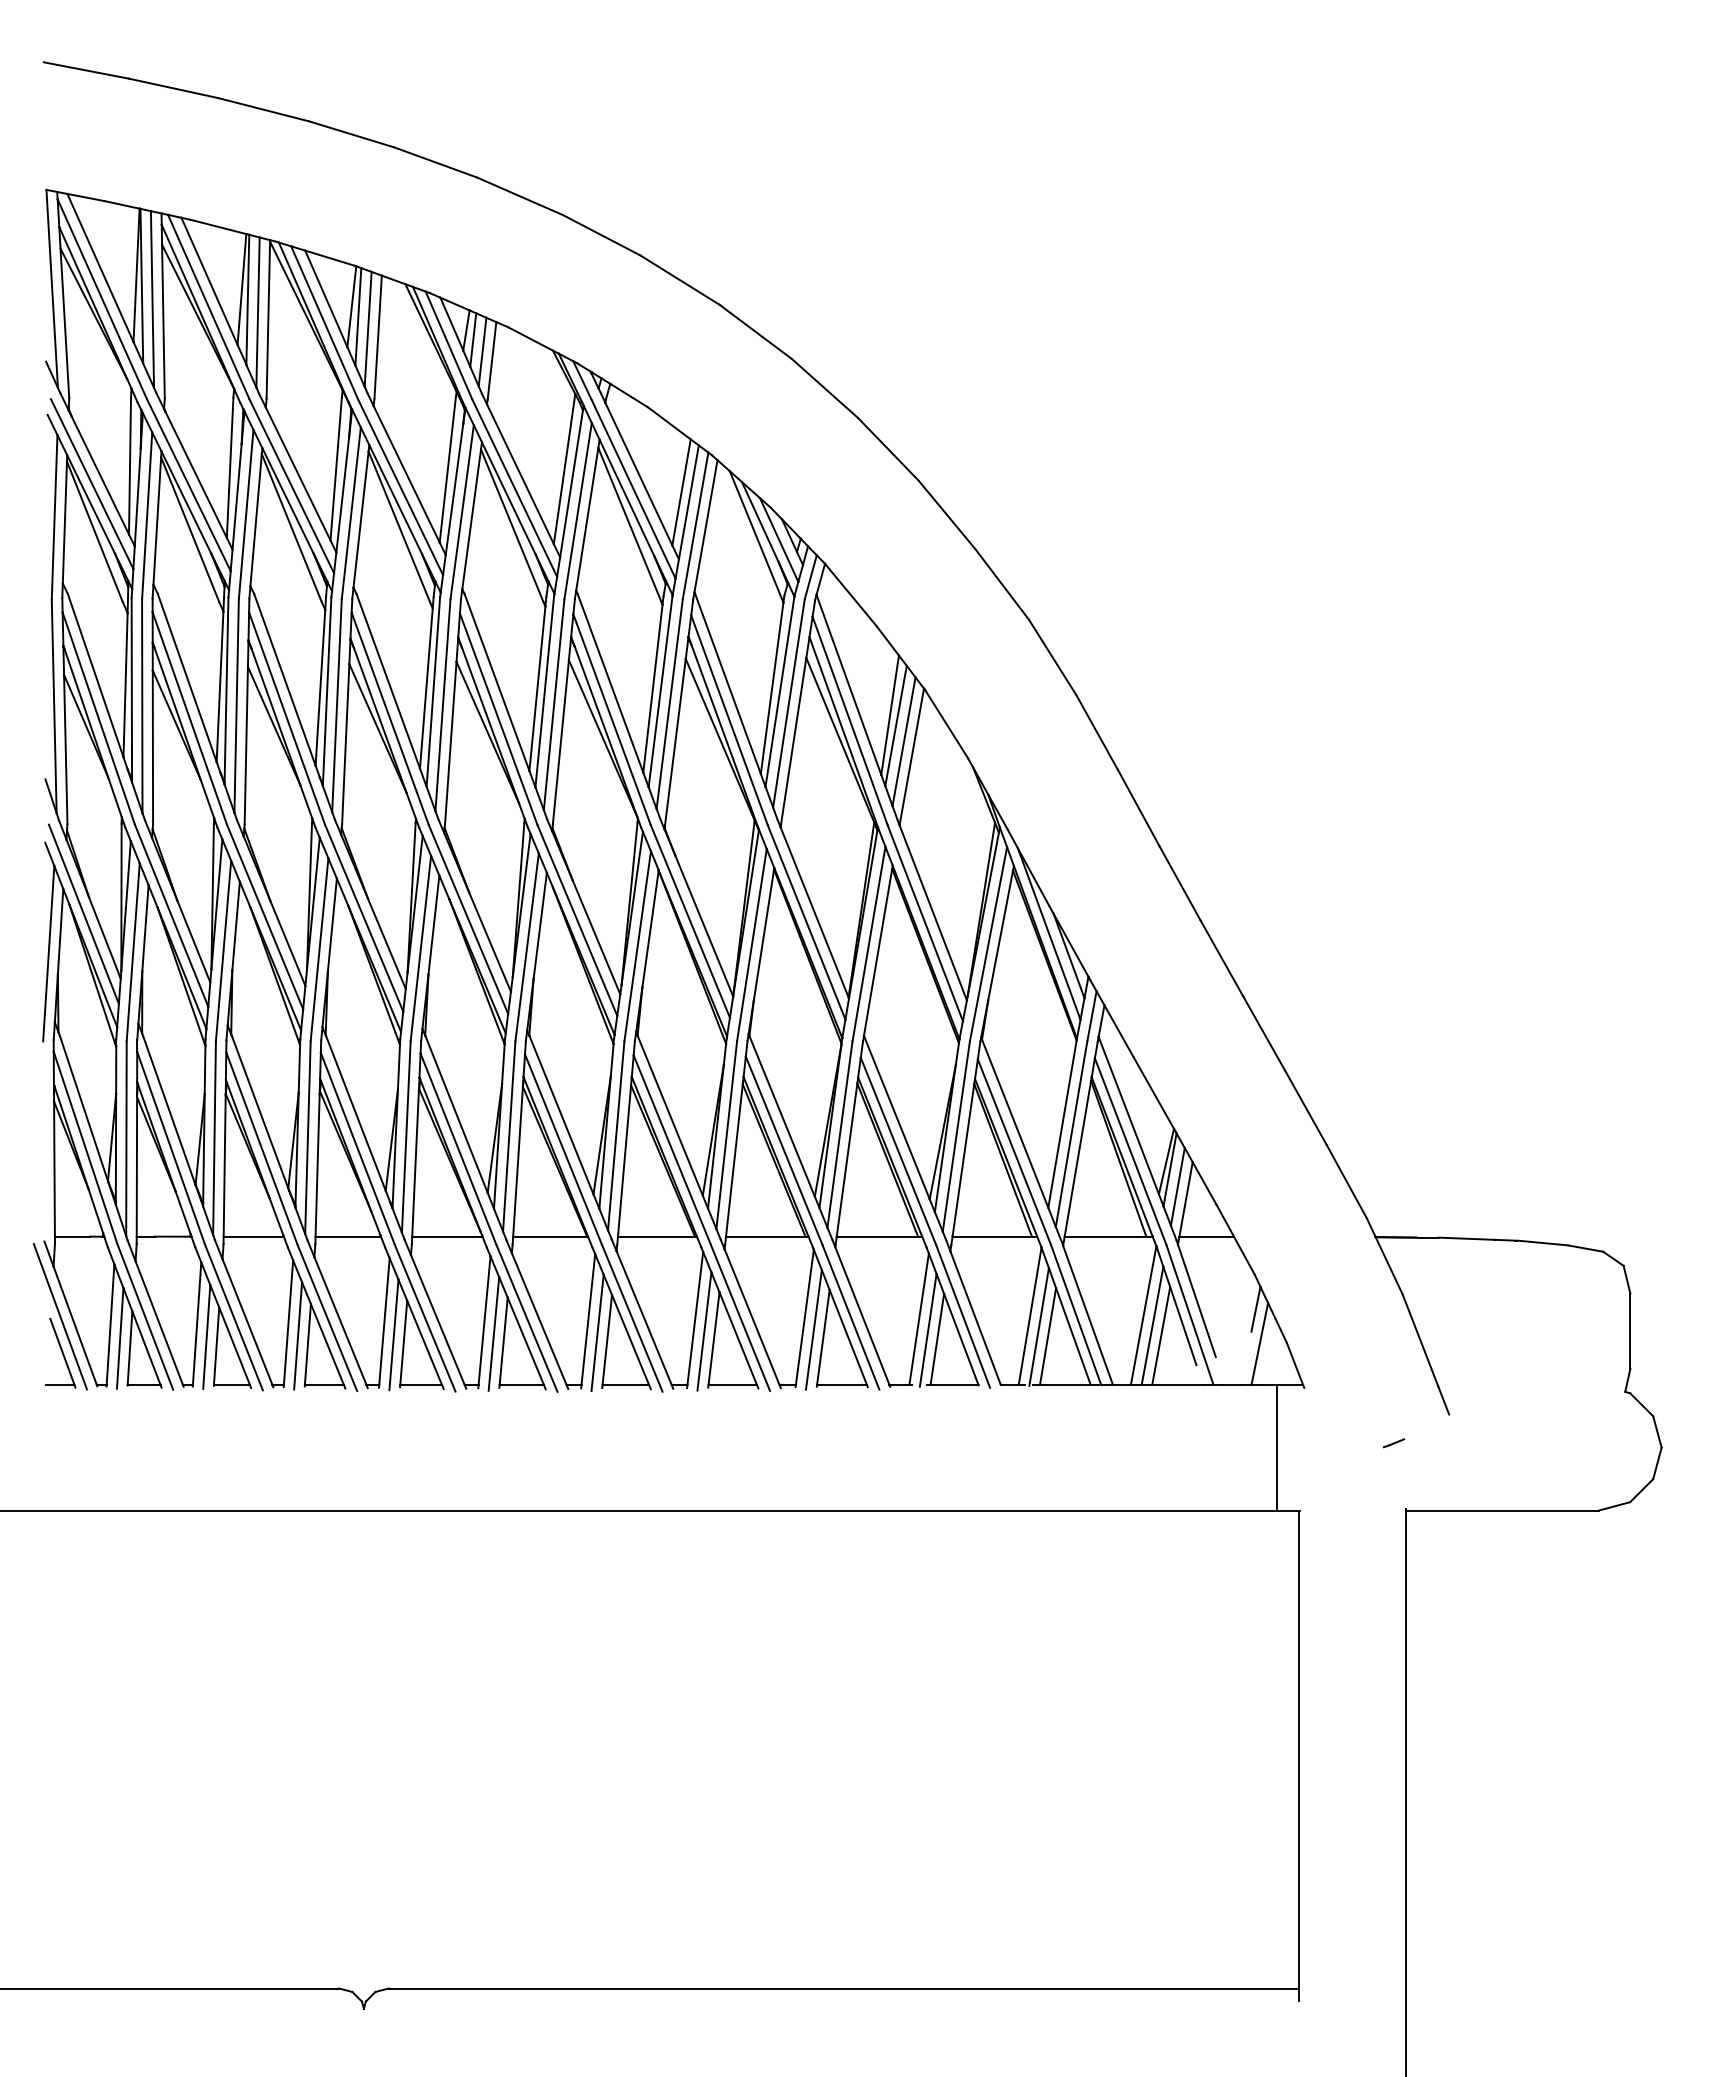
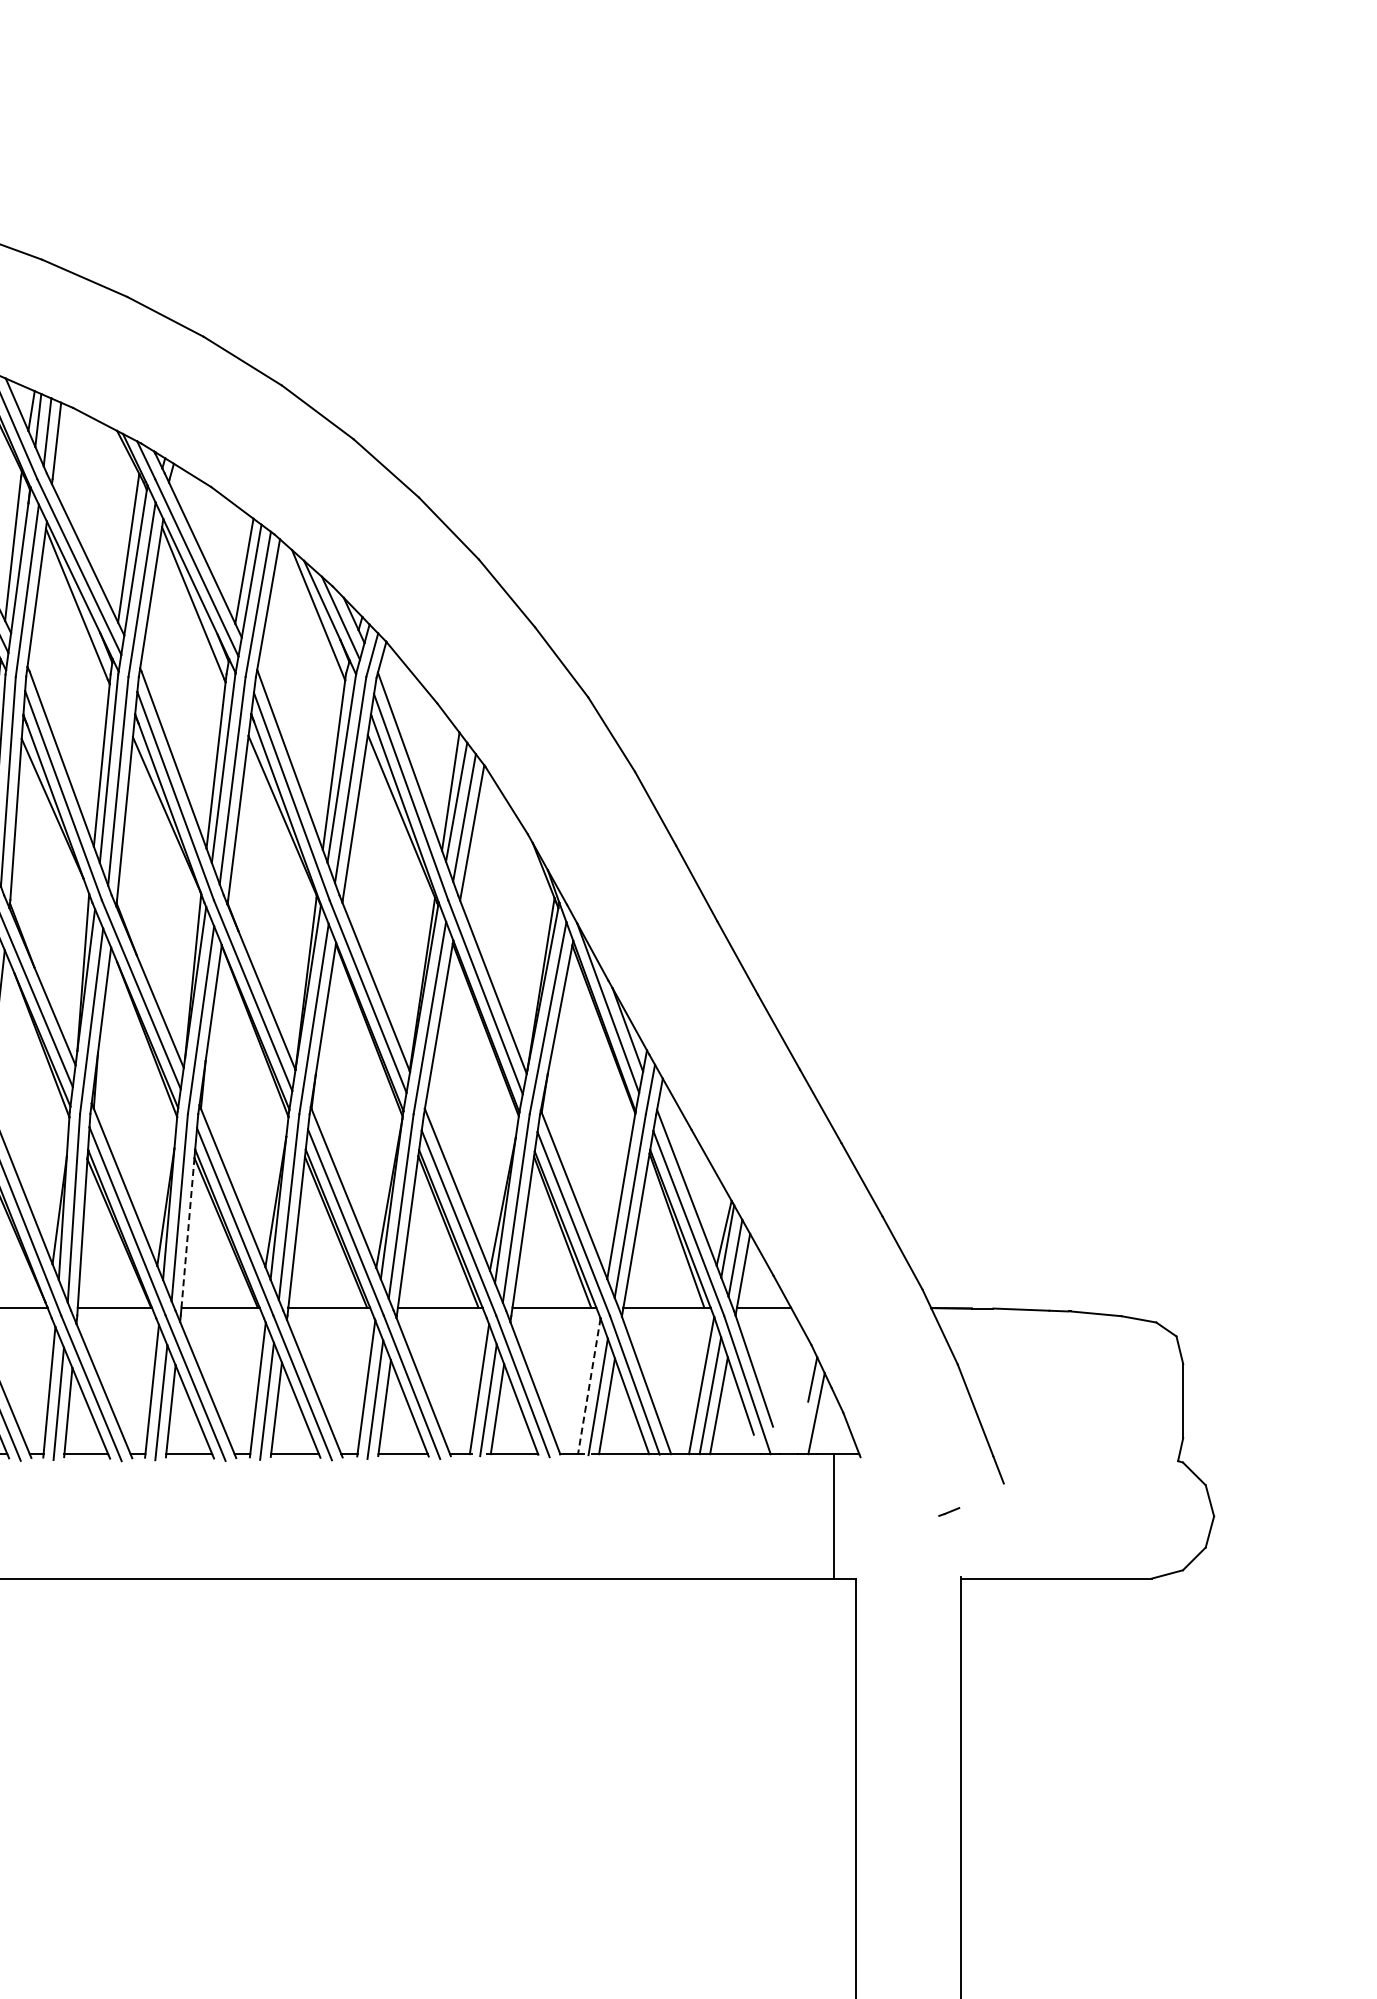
line: (624, 1161) -> (187, 1233), solid -> dashed
line: (1030, 1316) -> (589, 1386), solid -> dashed

